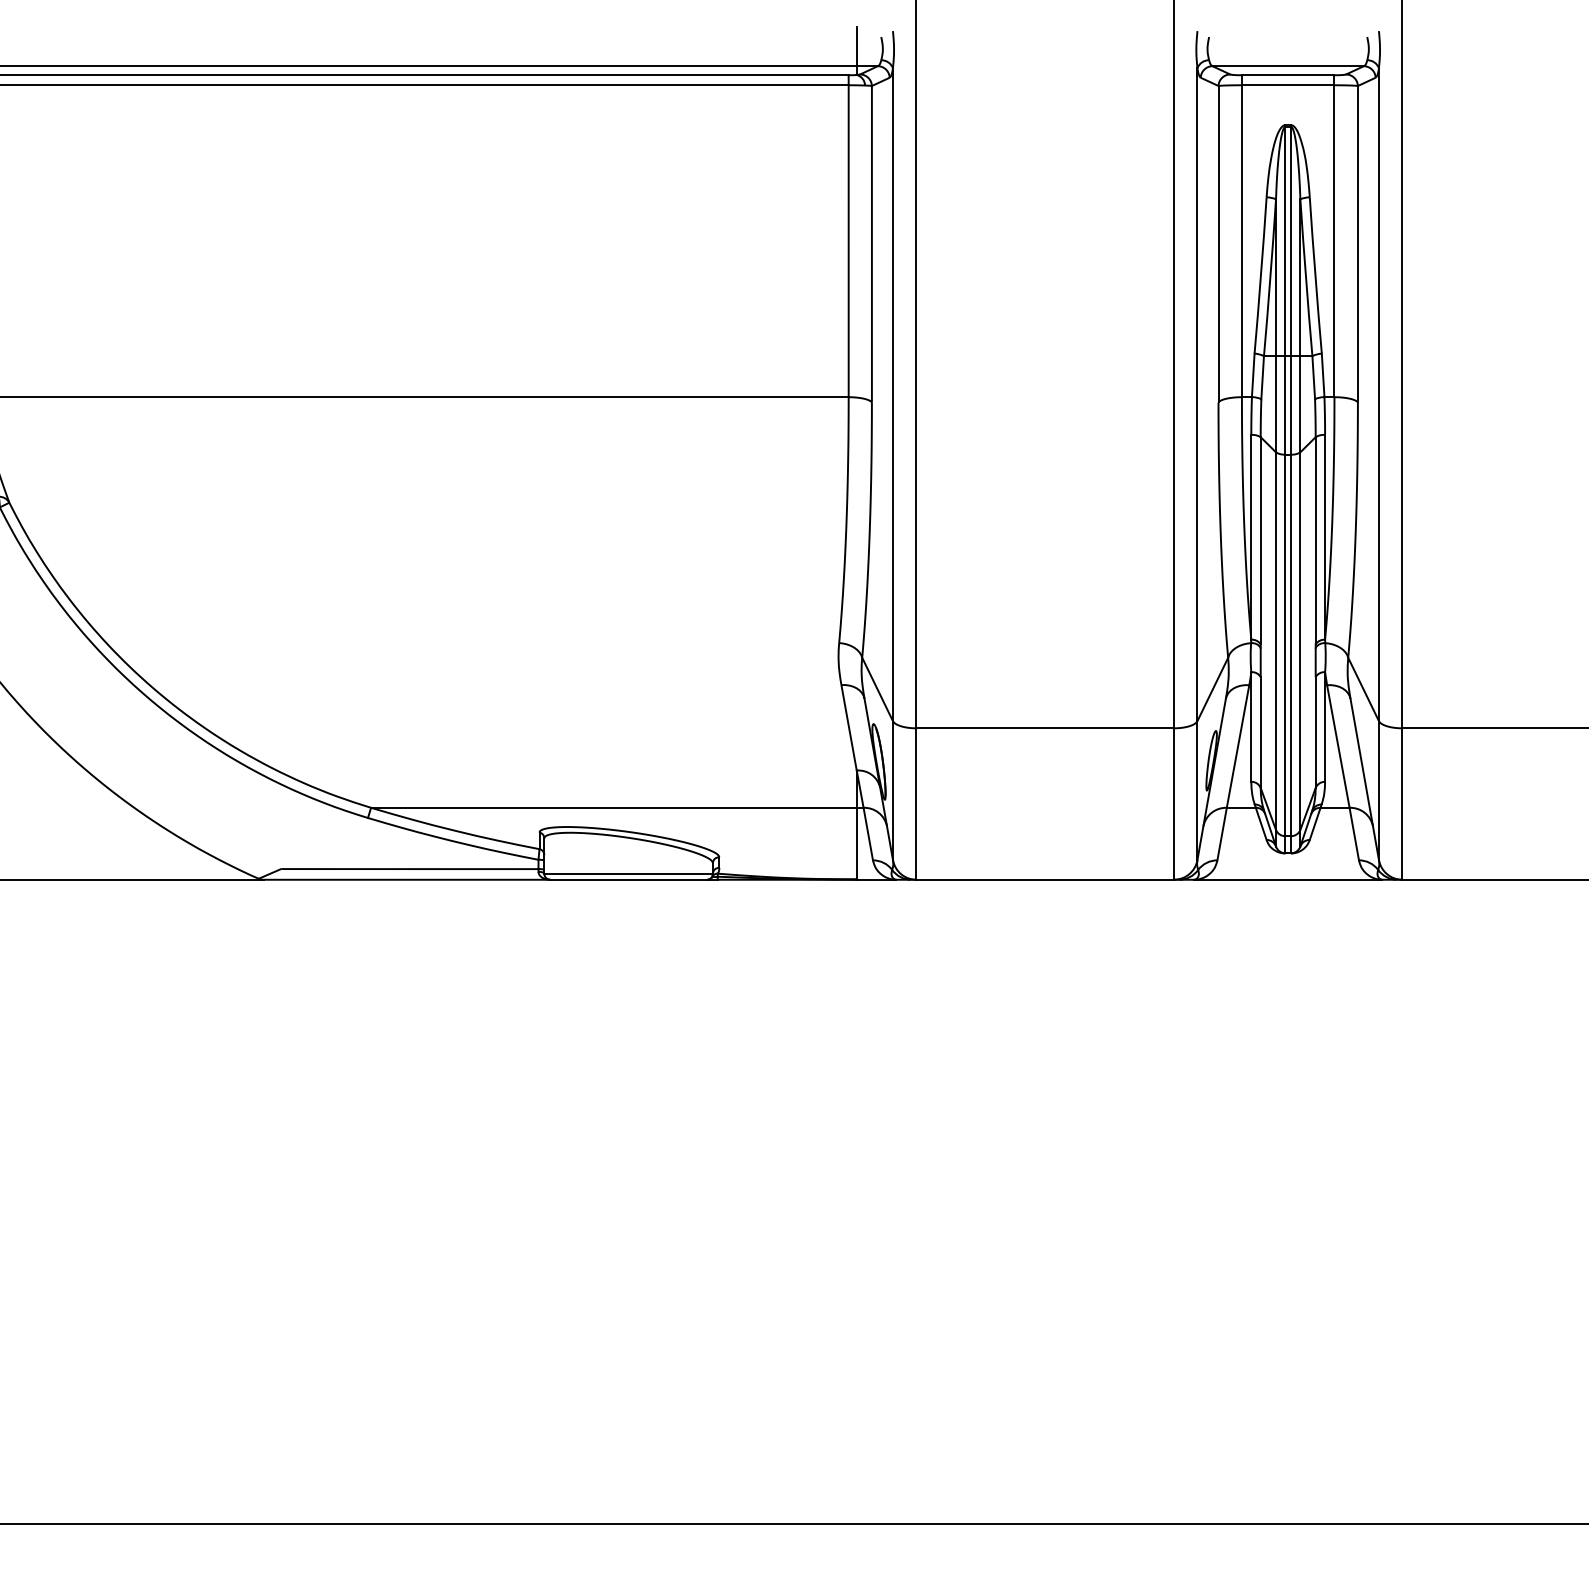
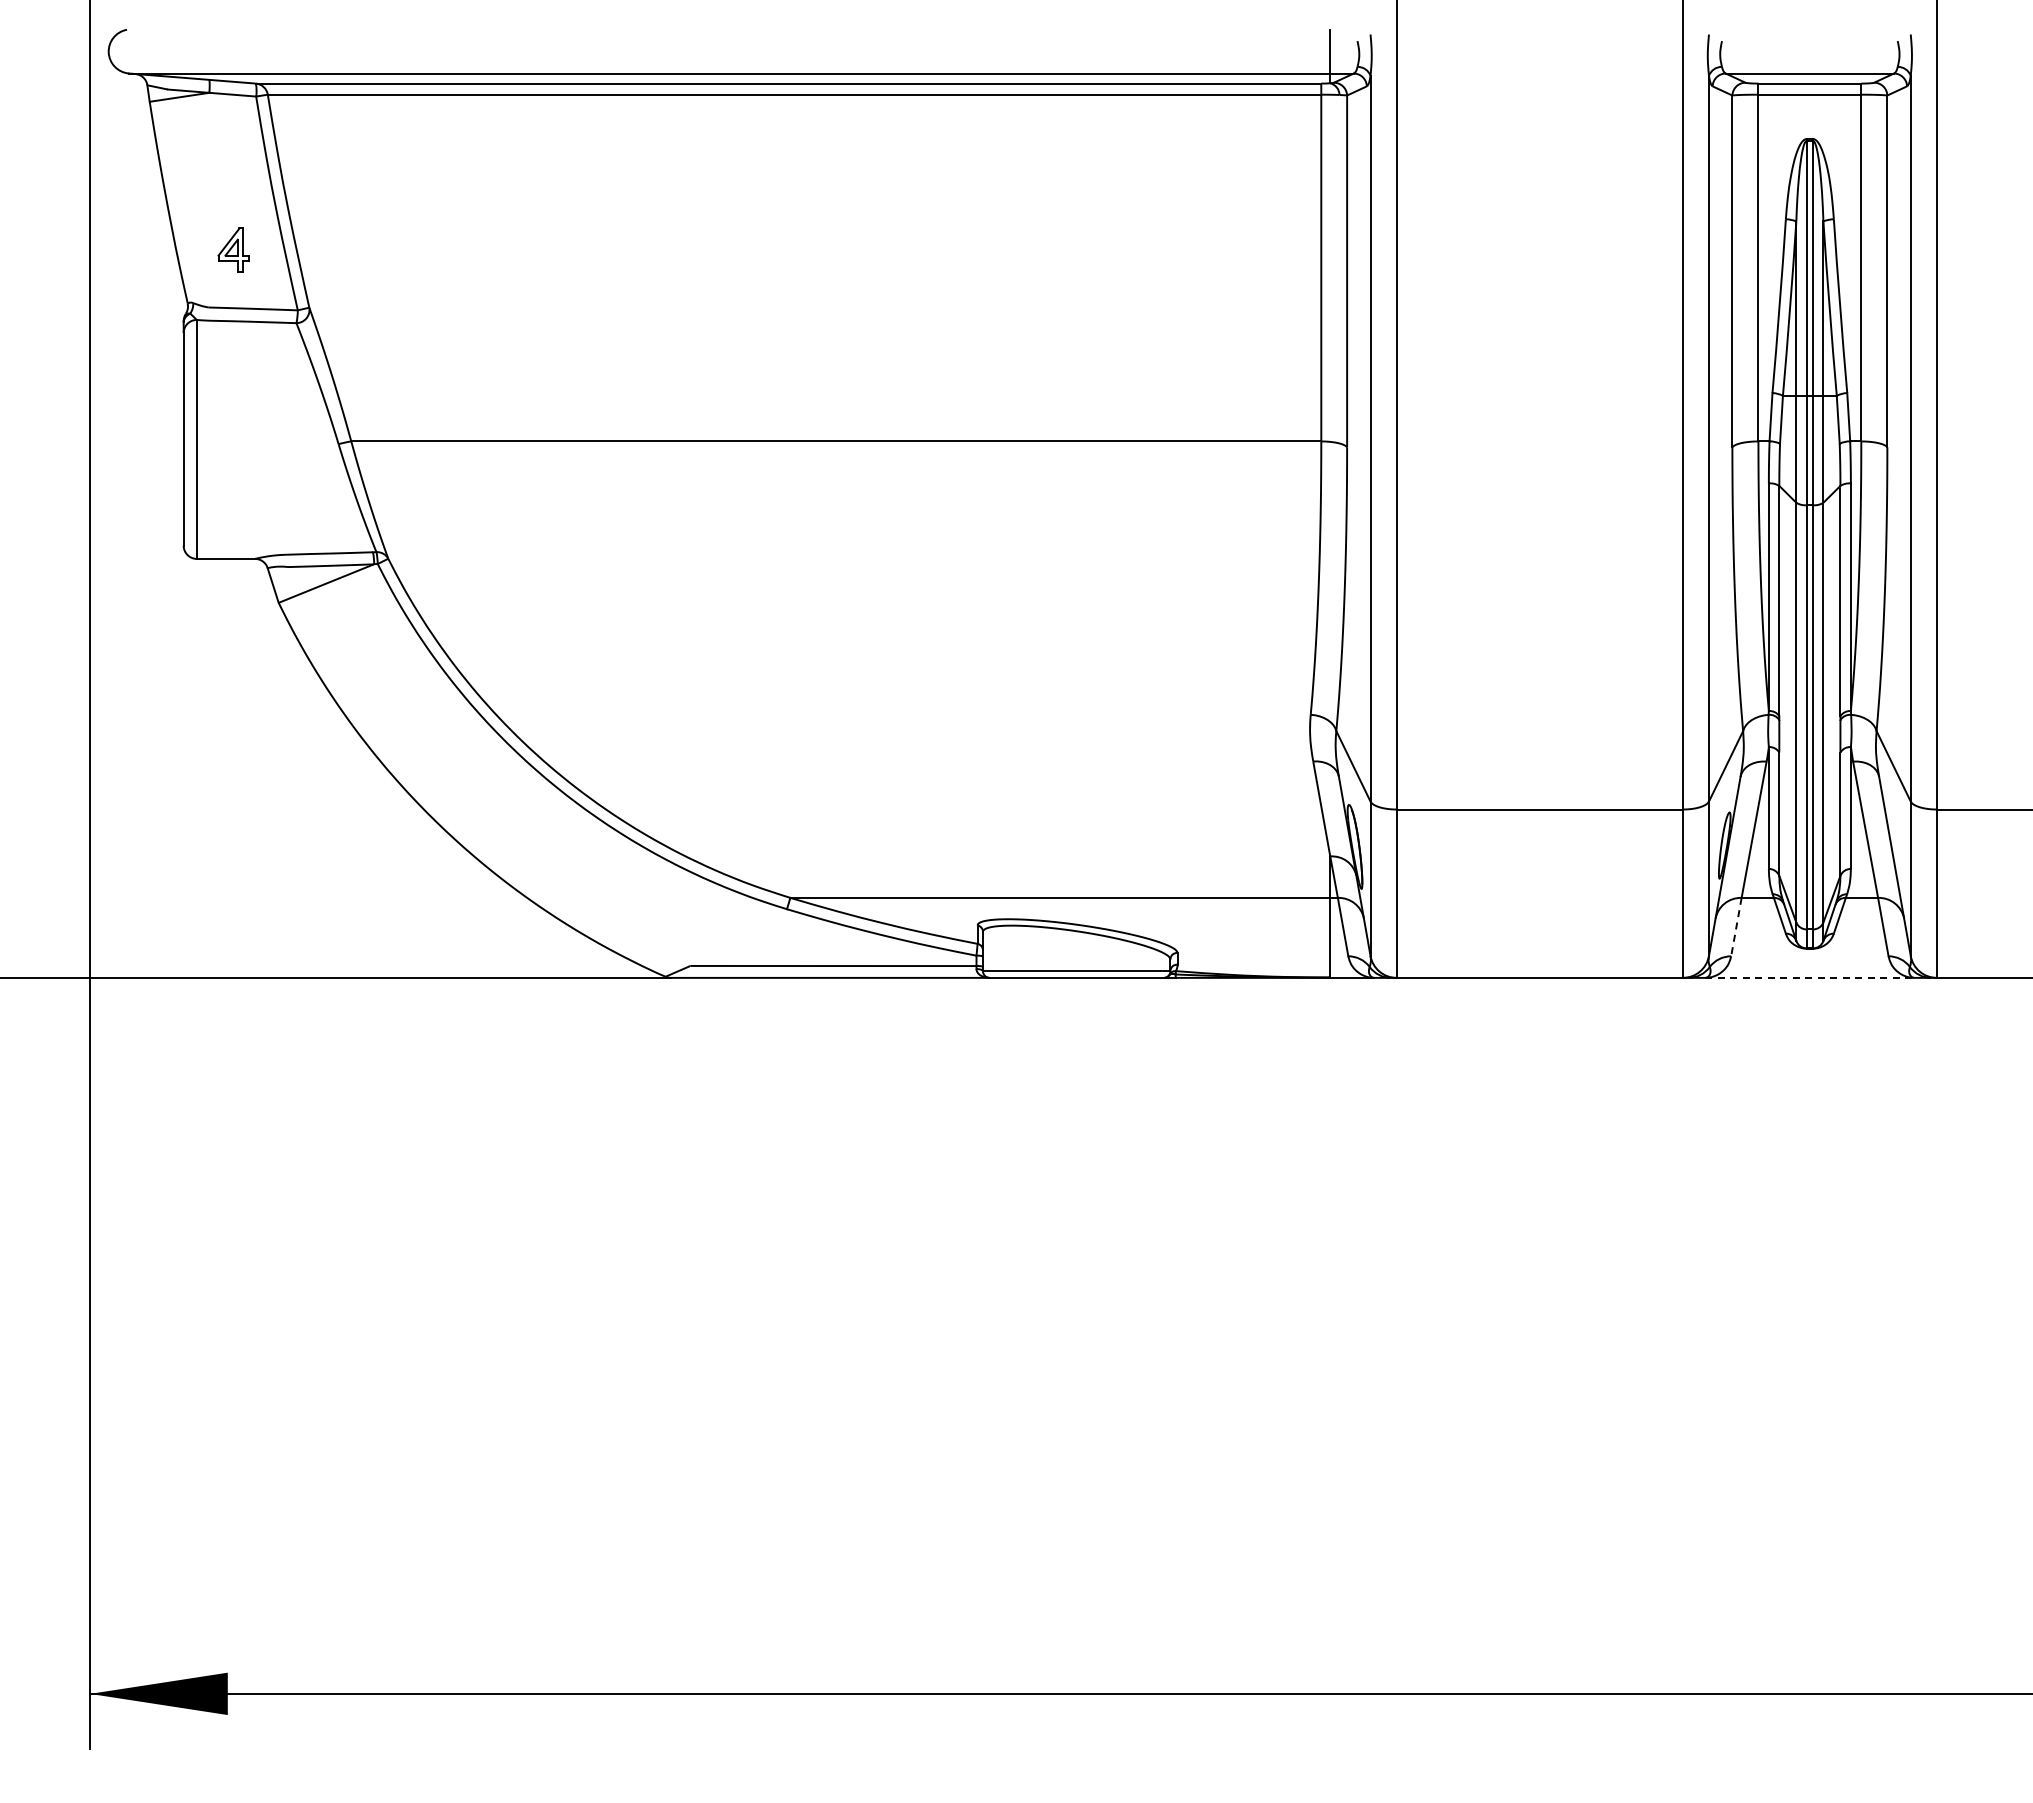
line: (1222, 834) -> (1736, 927), solid -> dashed
line: (1287, 879) -> (1809, 977), solid -> dashed

